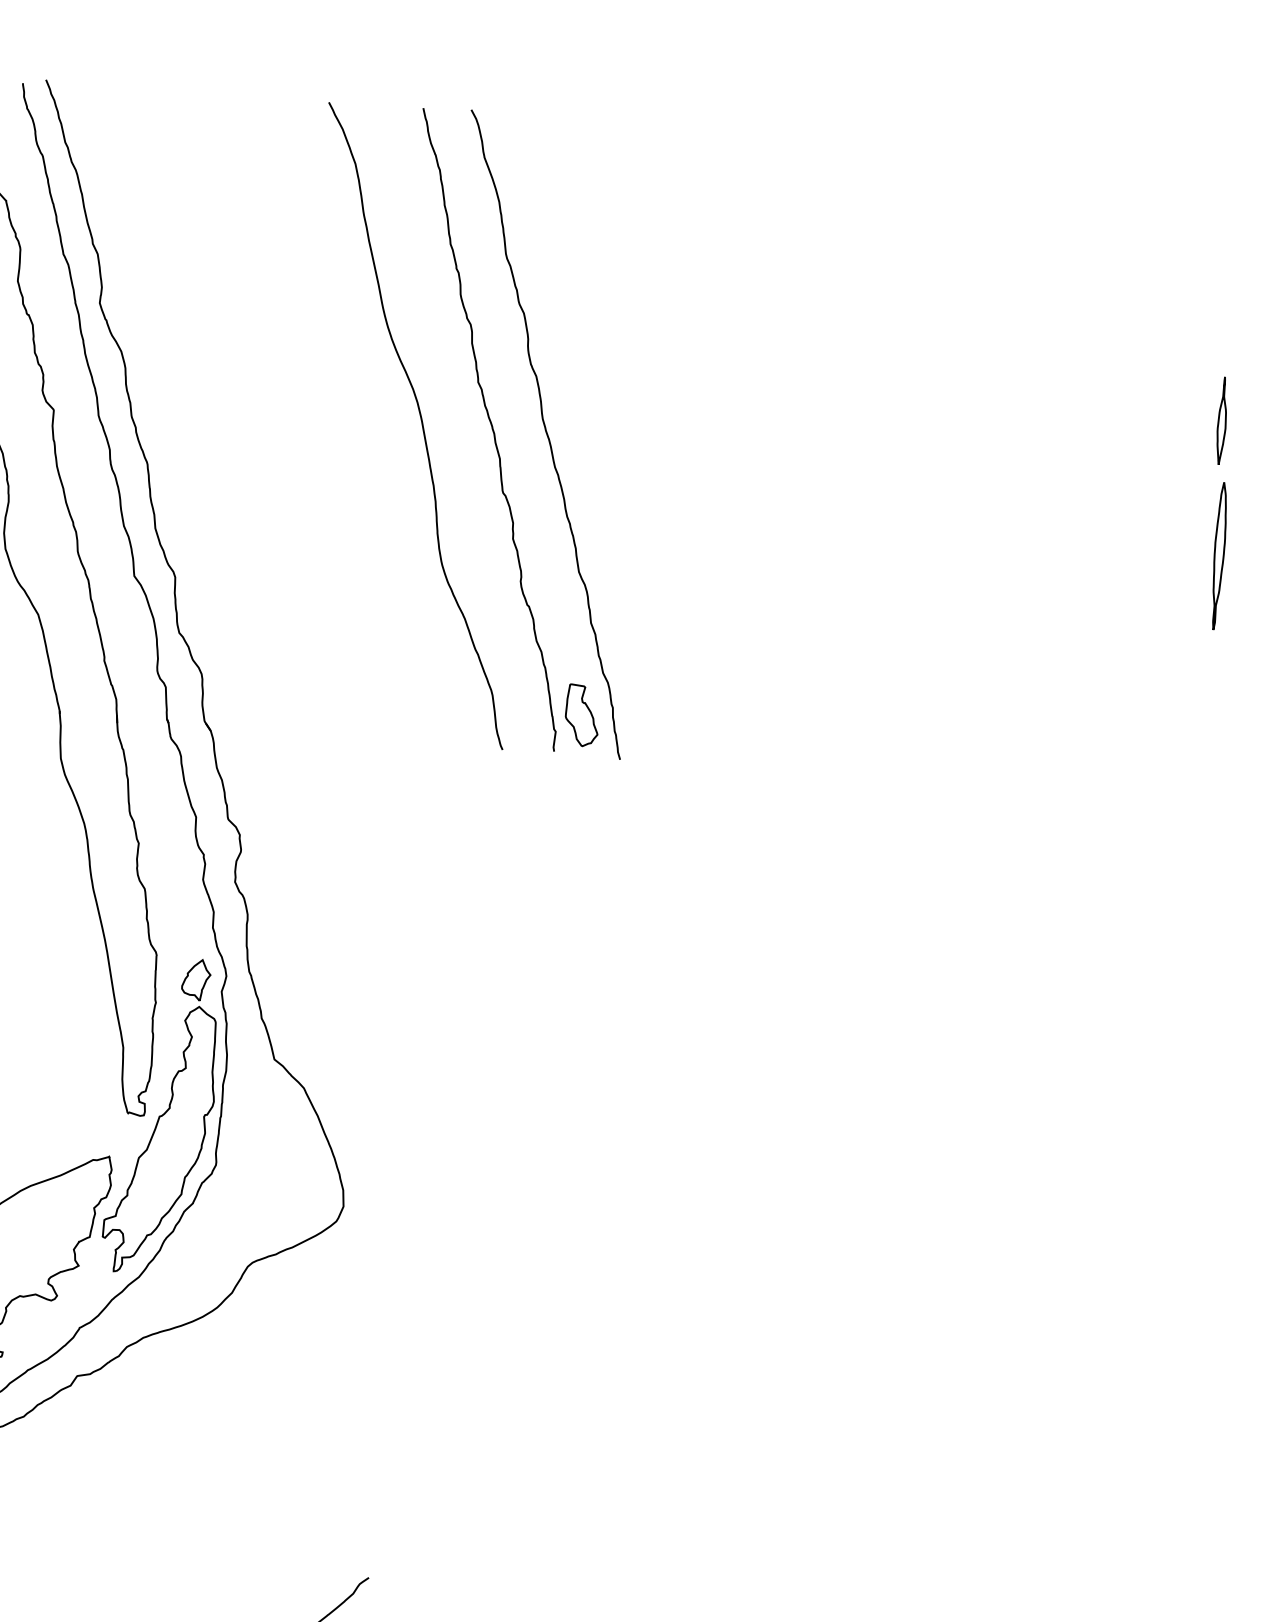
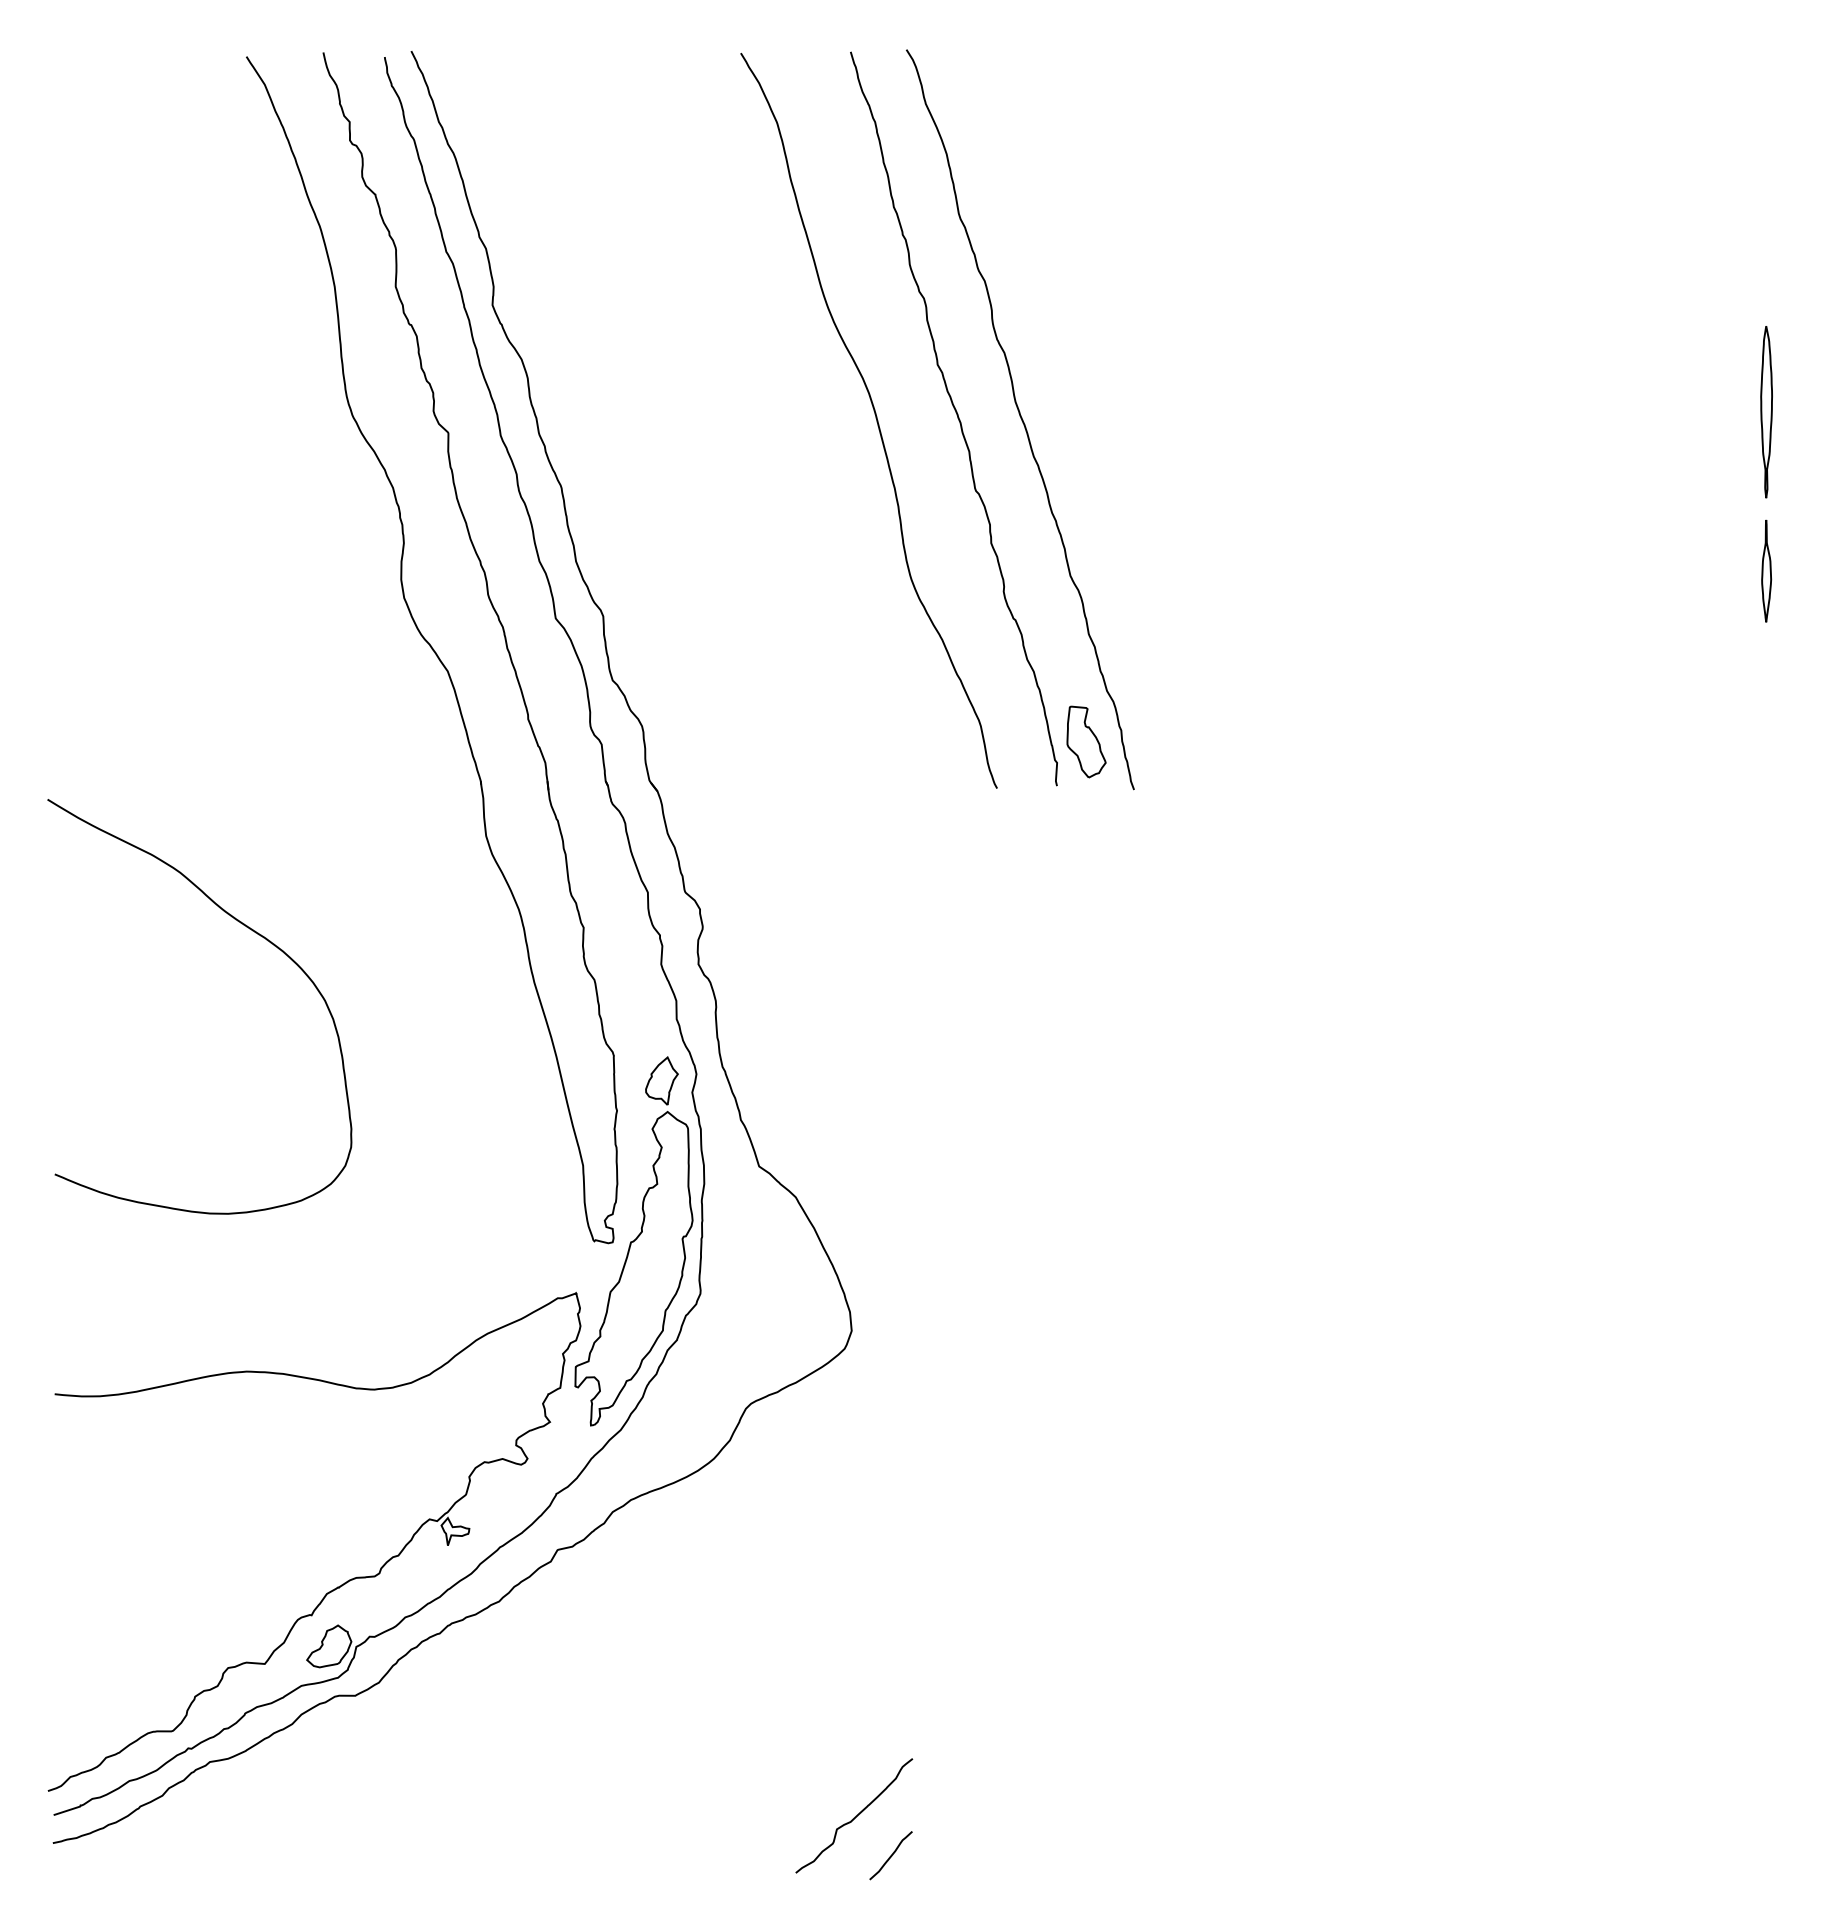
part: (1222, 420) -> (1766, 570), moved
part: (1219, 556) -> (1766, 412), moved

